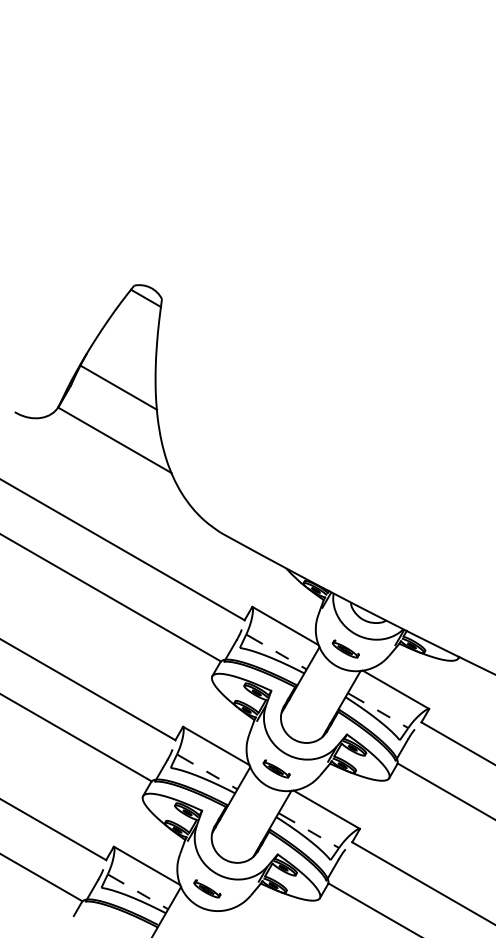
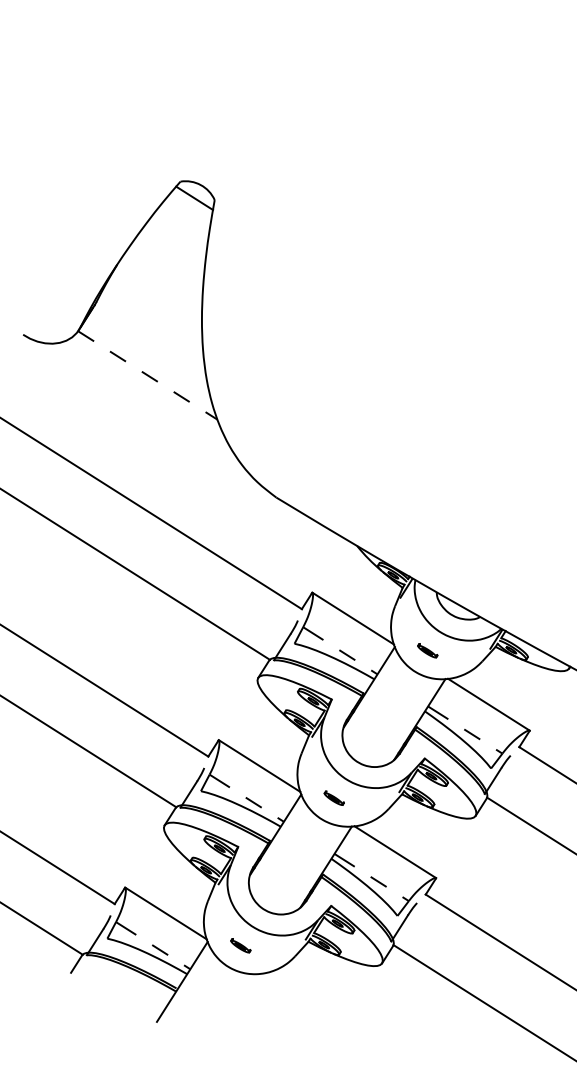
line: (118, 387) -> (155, 309), removed
line: (114, 440) -> (147, 375), solid -> dashed
part: (345, 648) -> (427, 650), size x0.6
part: (276, 768) -> (334, 797), size x0.6
part: (207, 888) -> (240, 945), size x0.6

